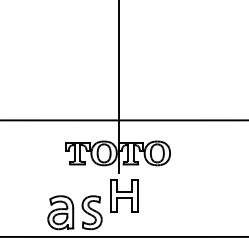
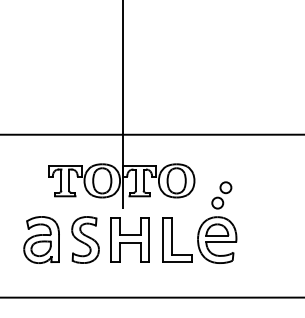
part: (173, 183) -> (199, 222), added
part: (74, 212) -> (60, 239), moved

